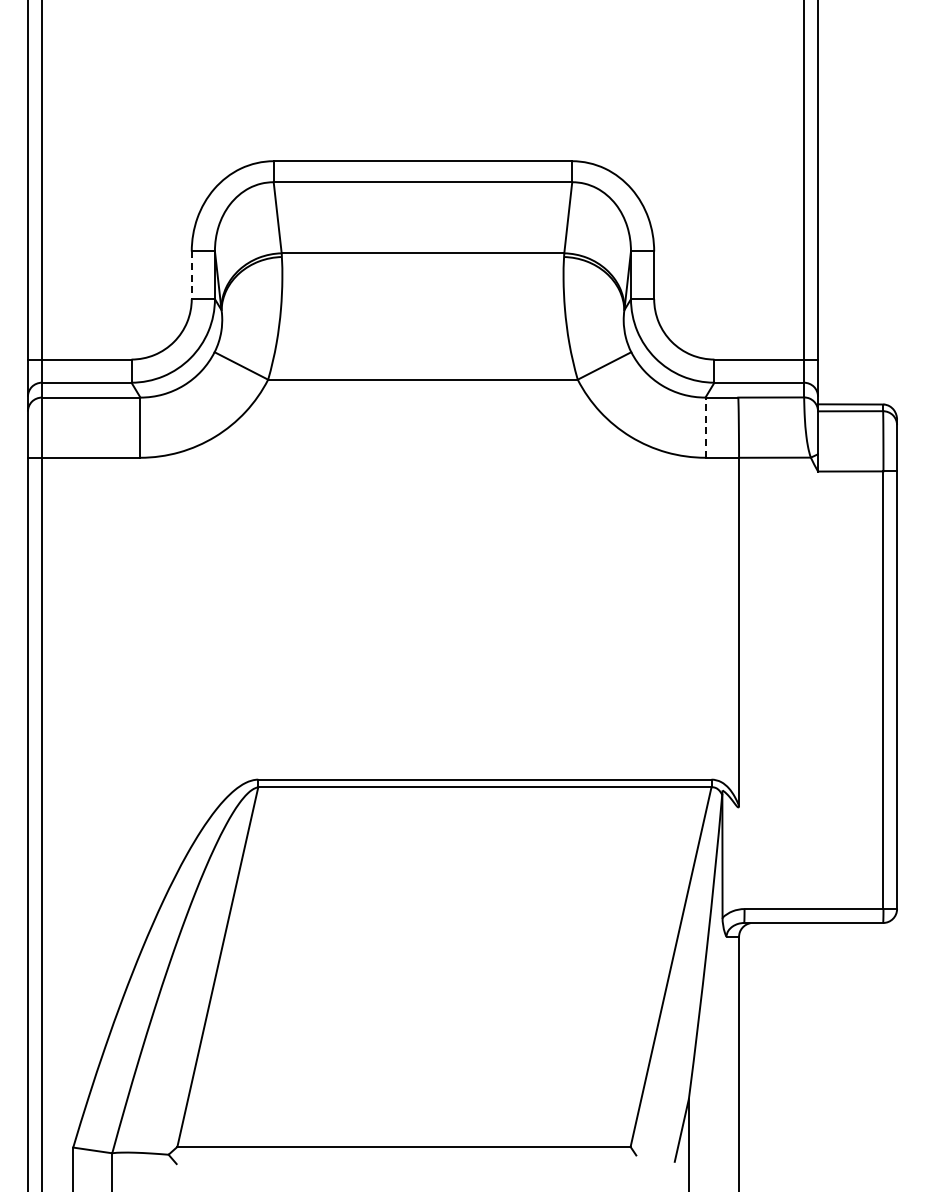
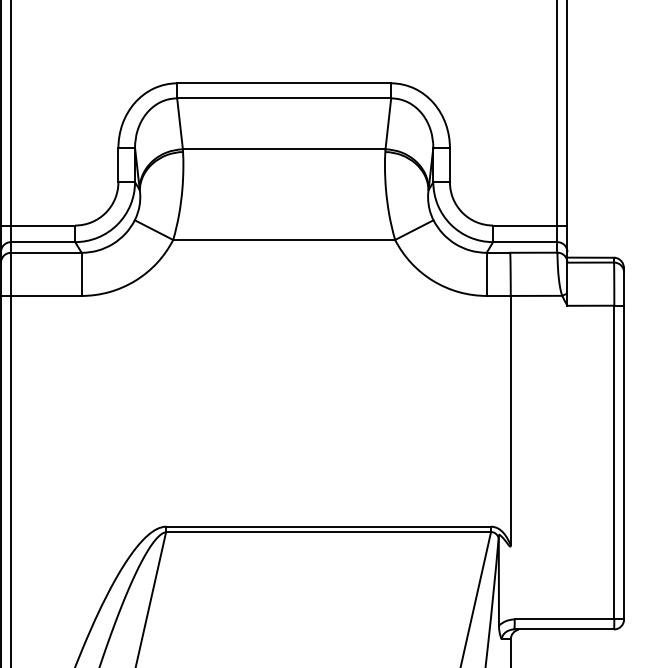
line: (191, 275) -> (118, 165), dashed -> solid
line: (705, 427) -> (486, 274), dashed -> solid

